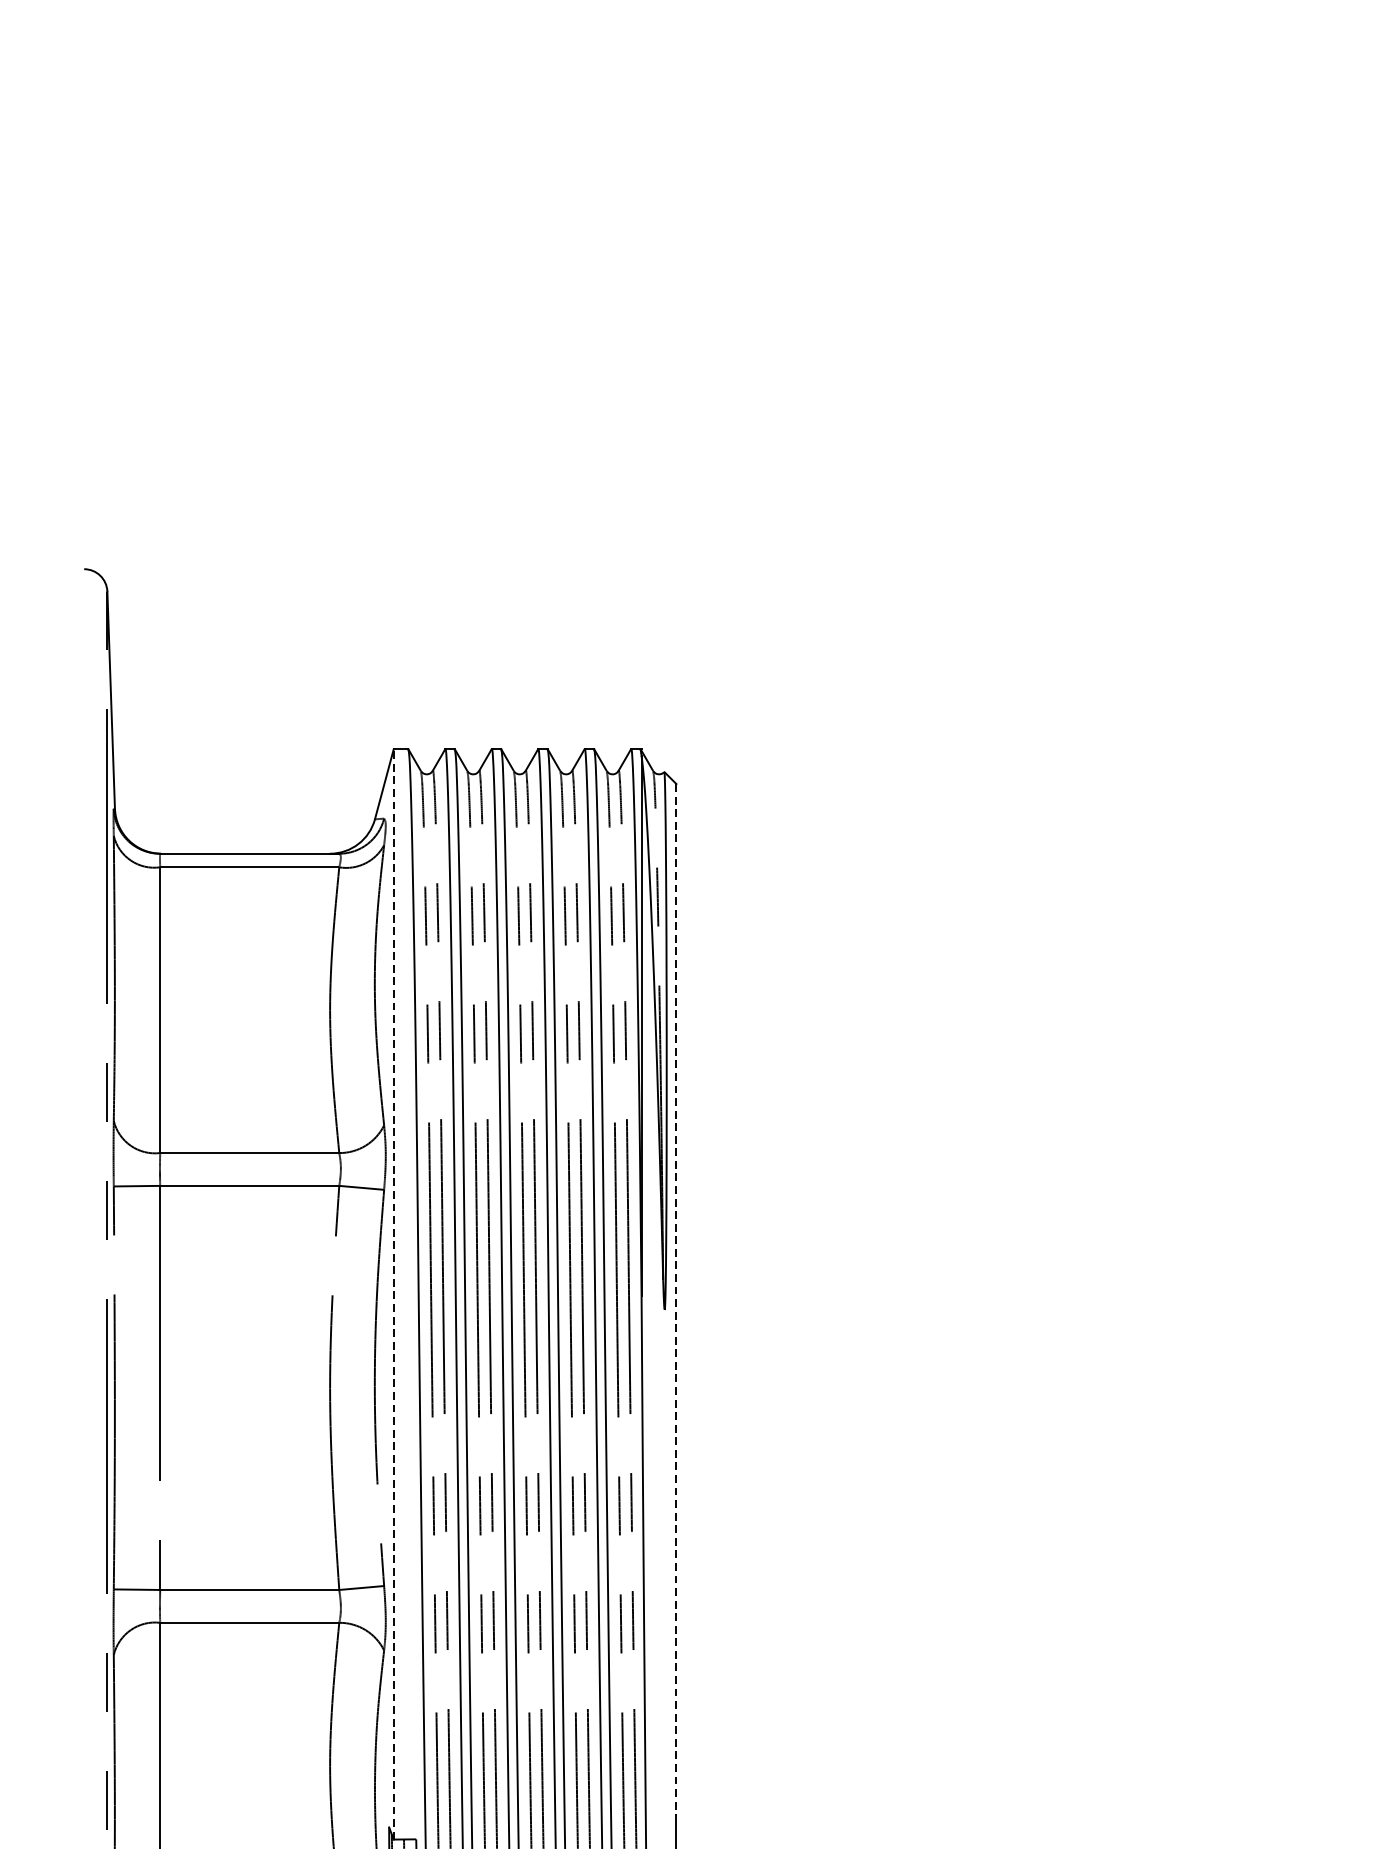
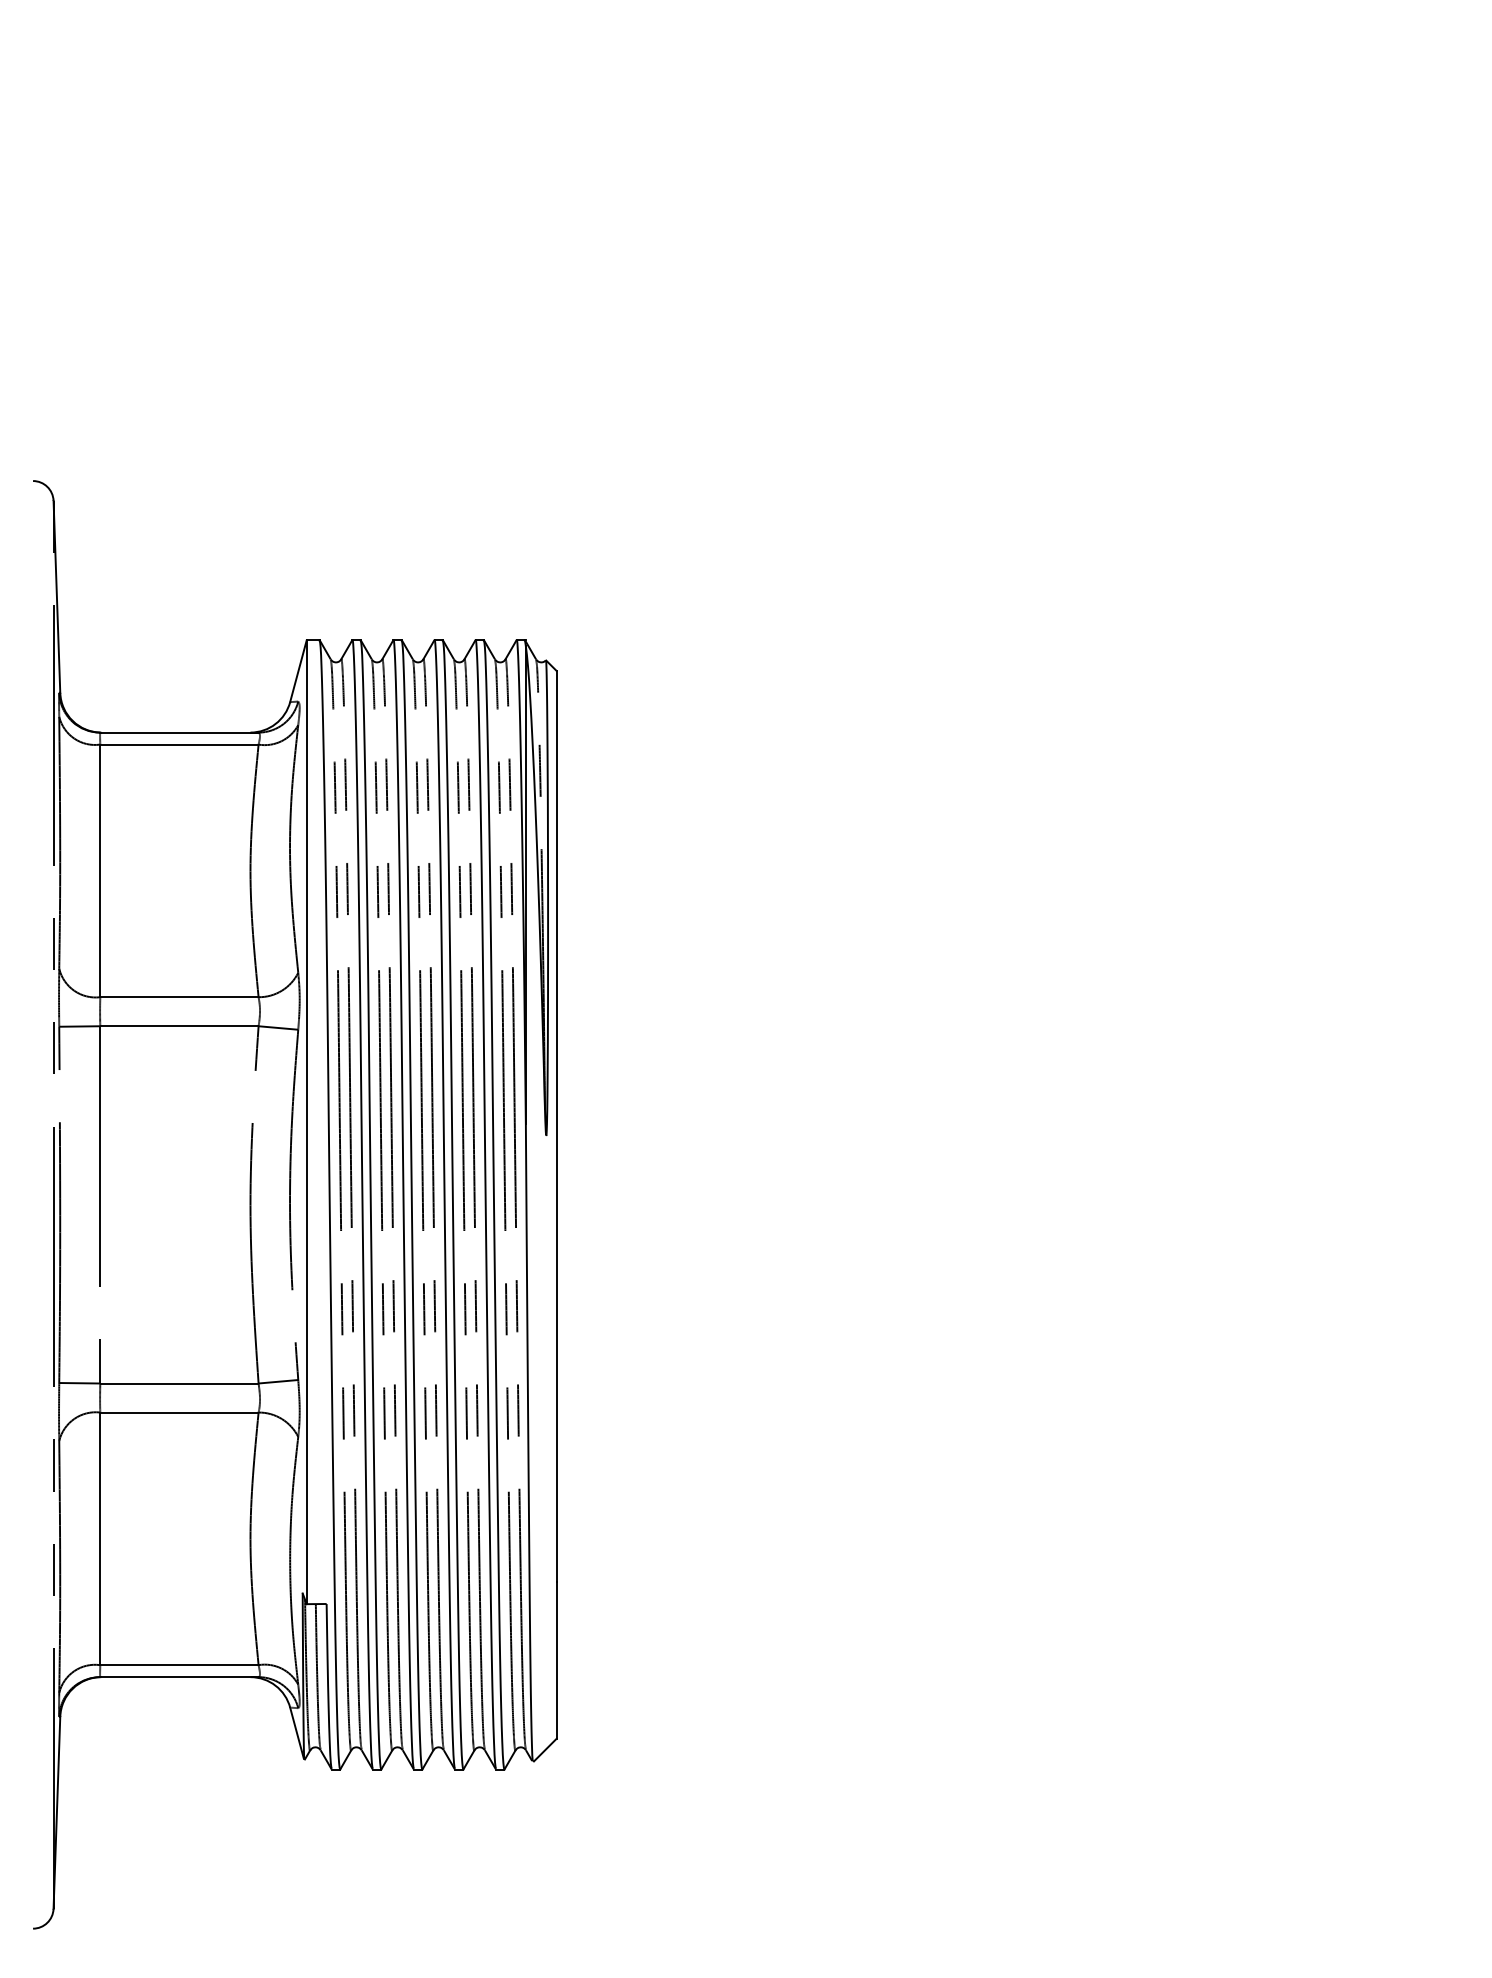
line: (393, 1293) -> (306, 1121), dashed -> solid
line: (676, 1299) -> (556, 1126), dashed -> solid

